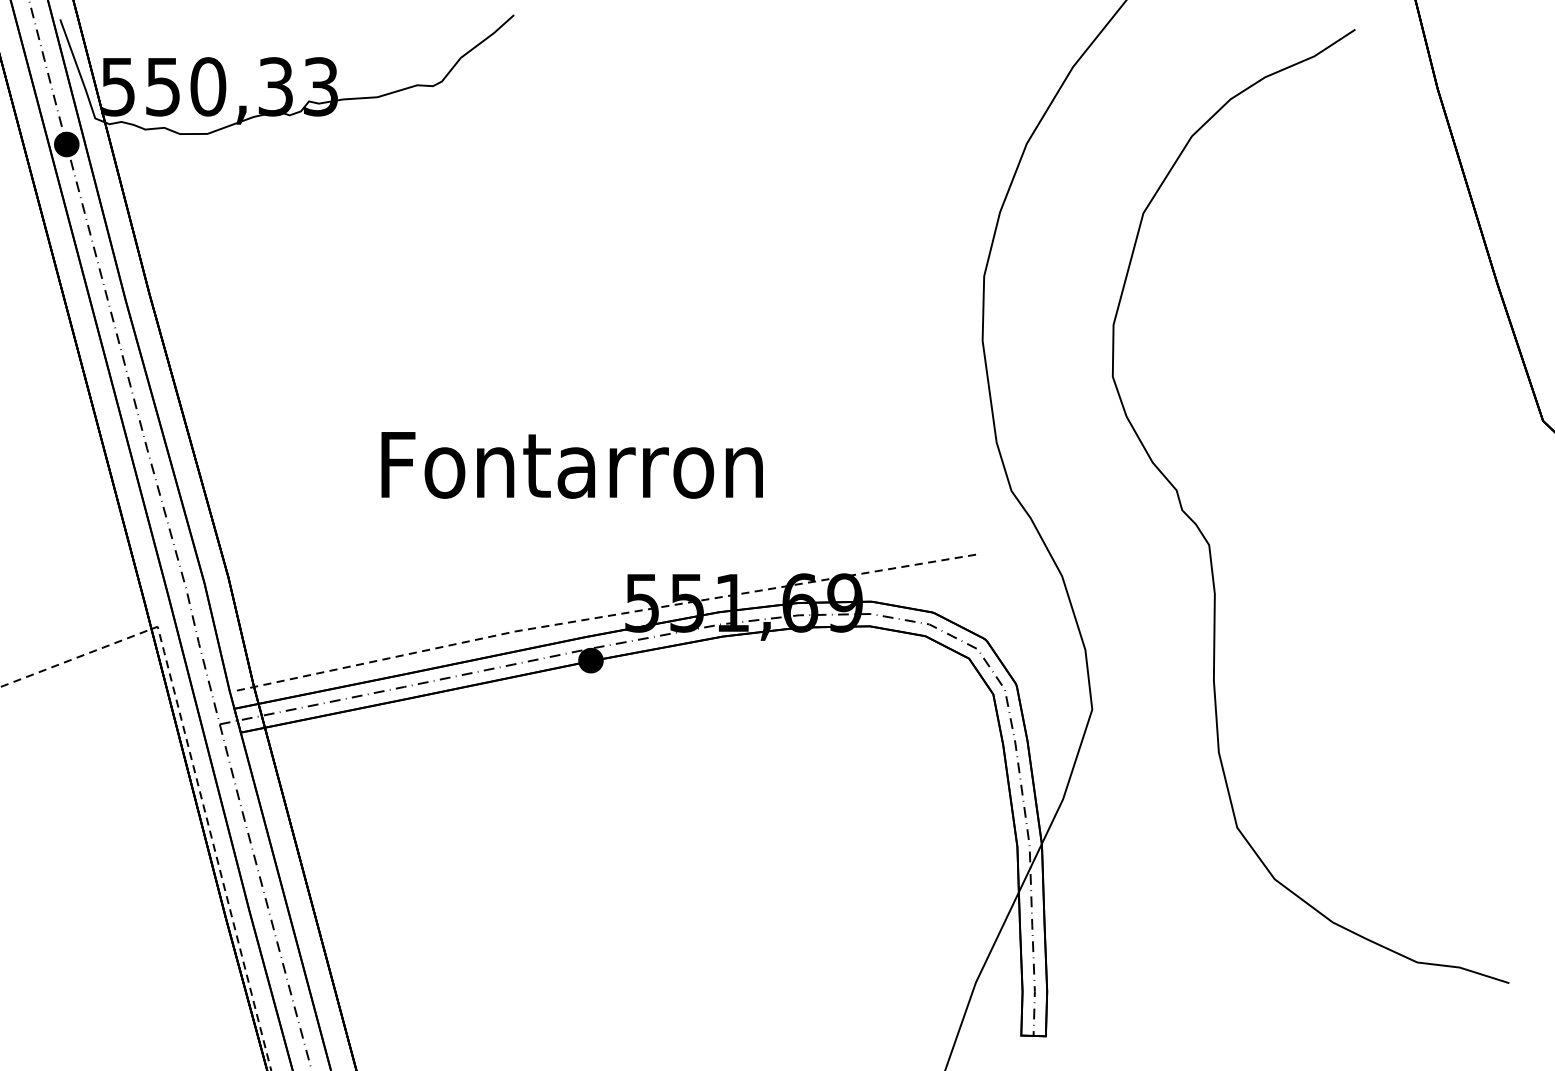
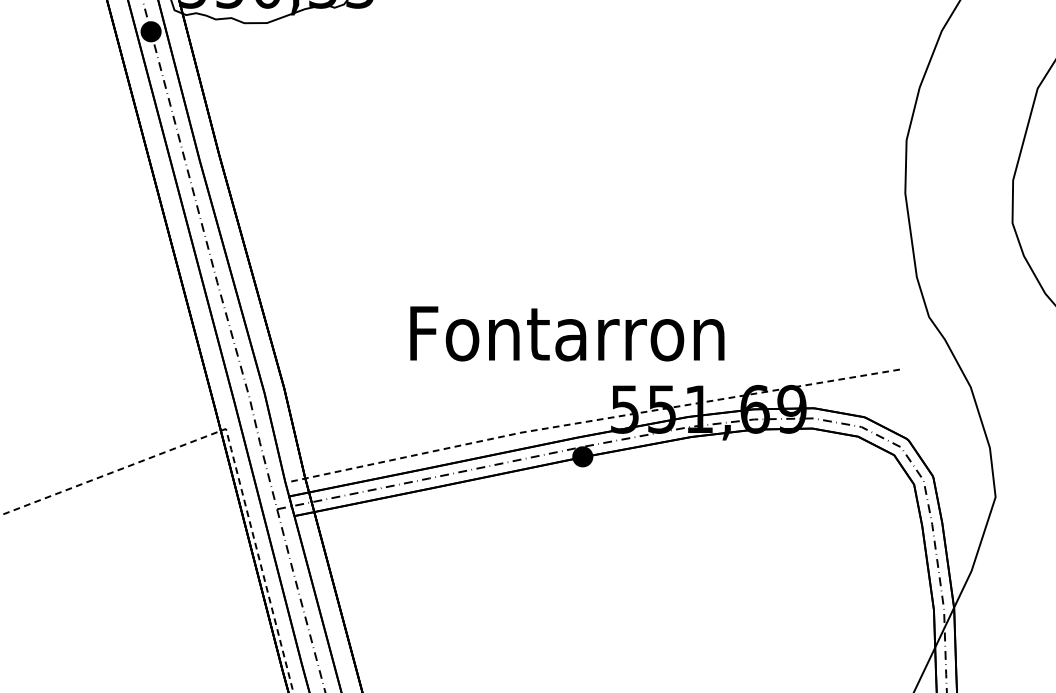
text: (571, 465) -> (566, 334), moved

